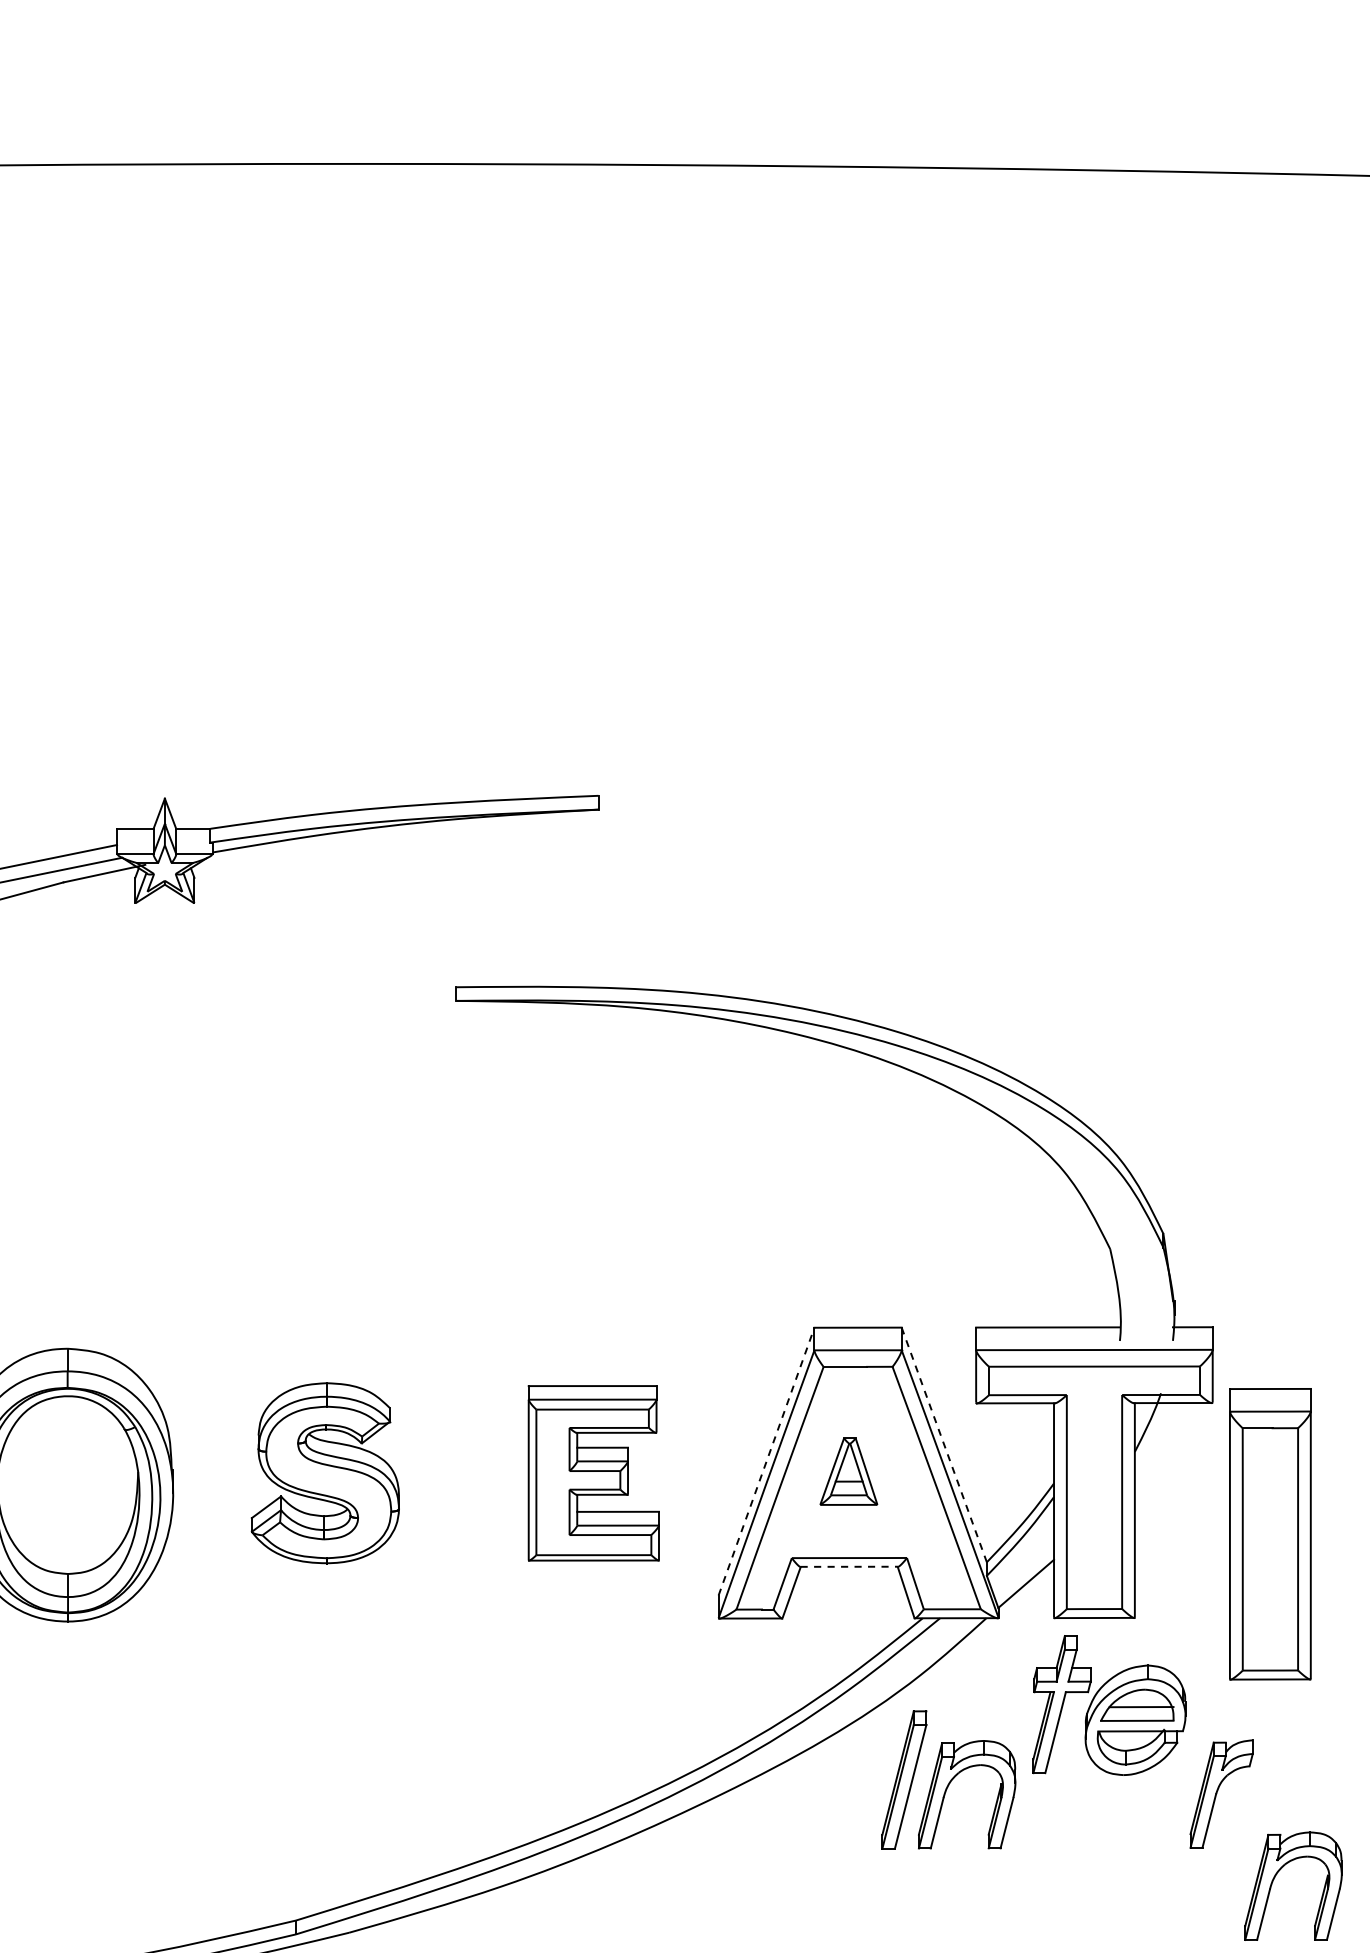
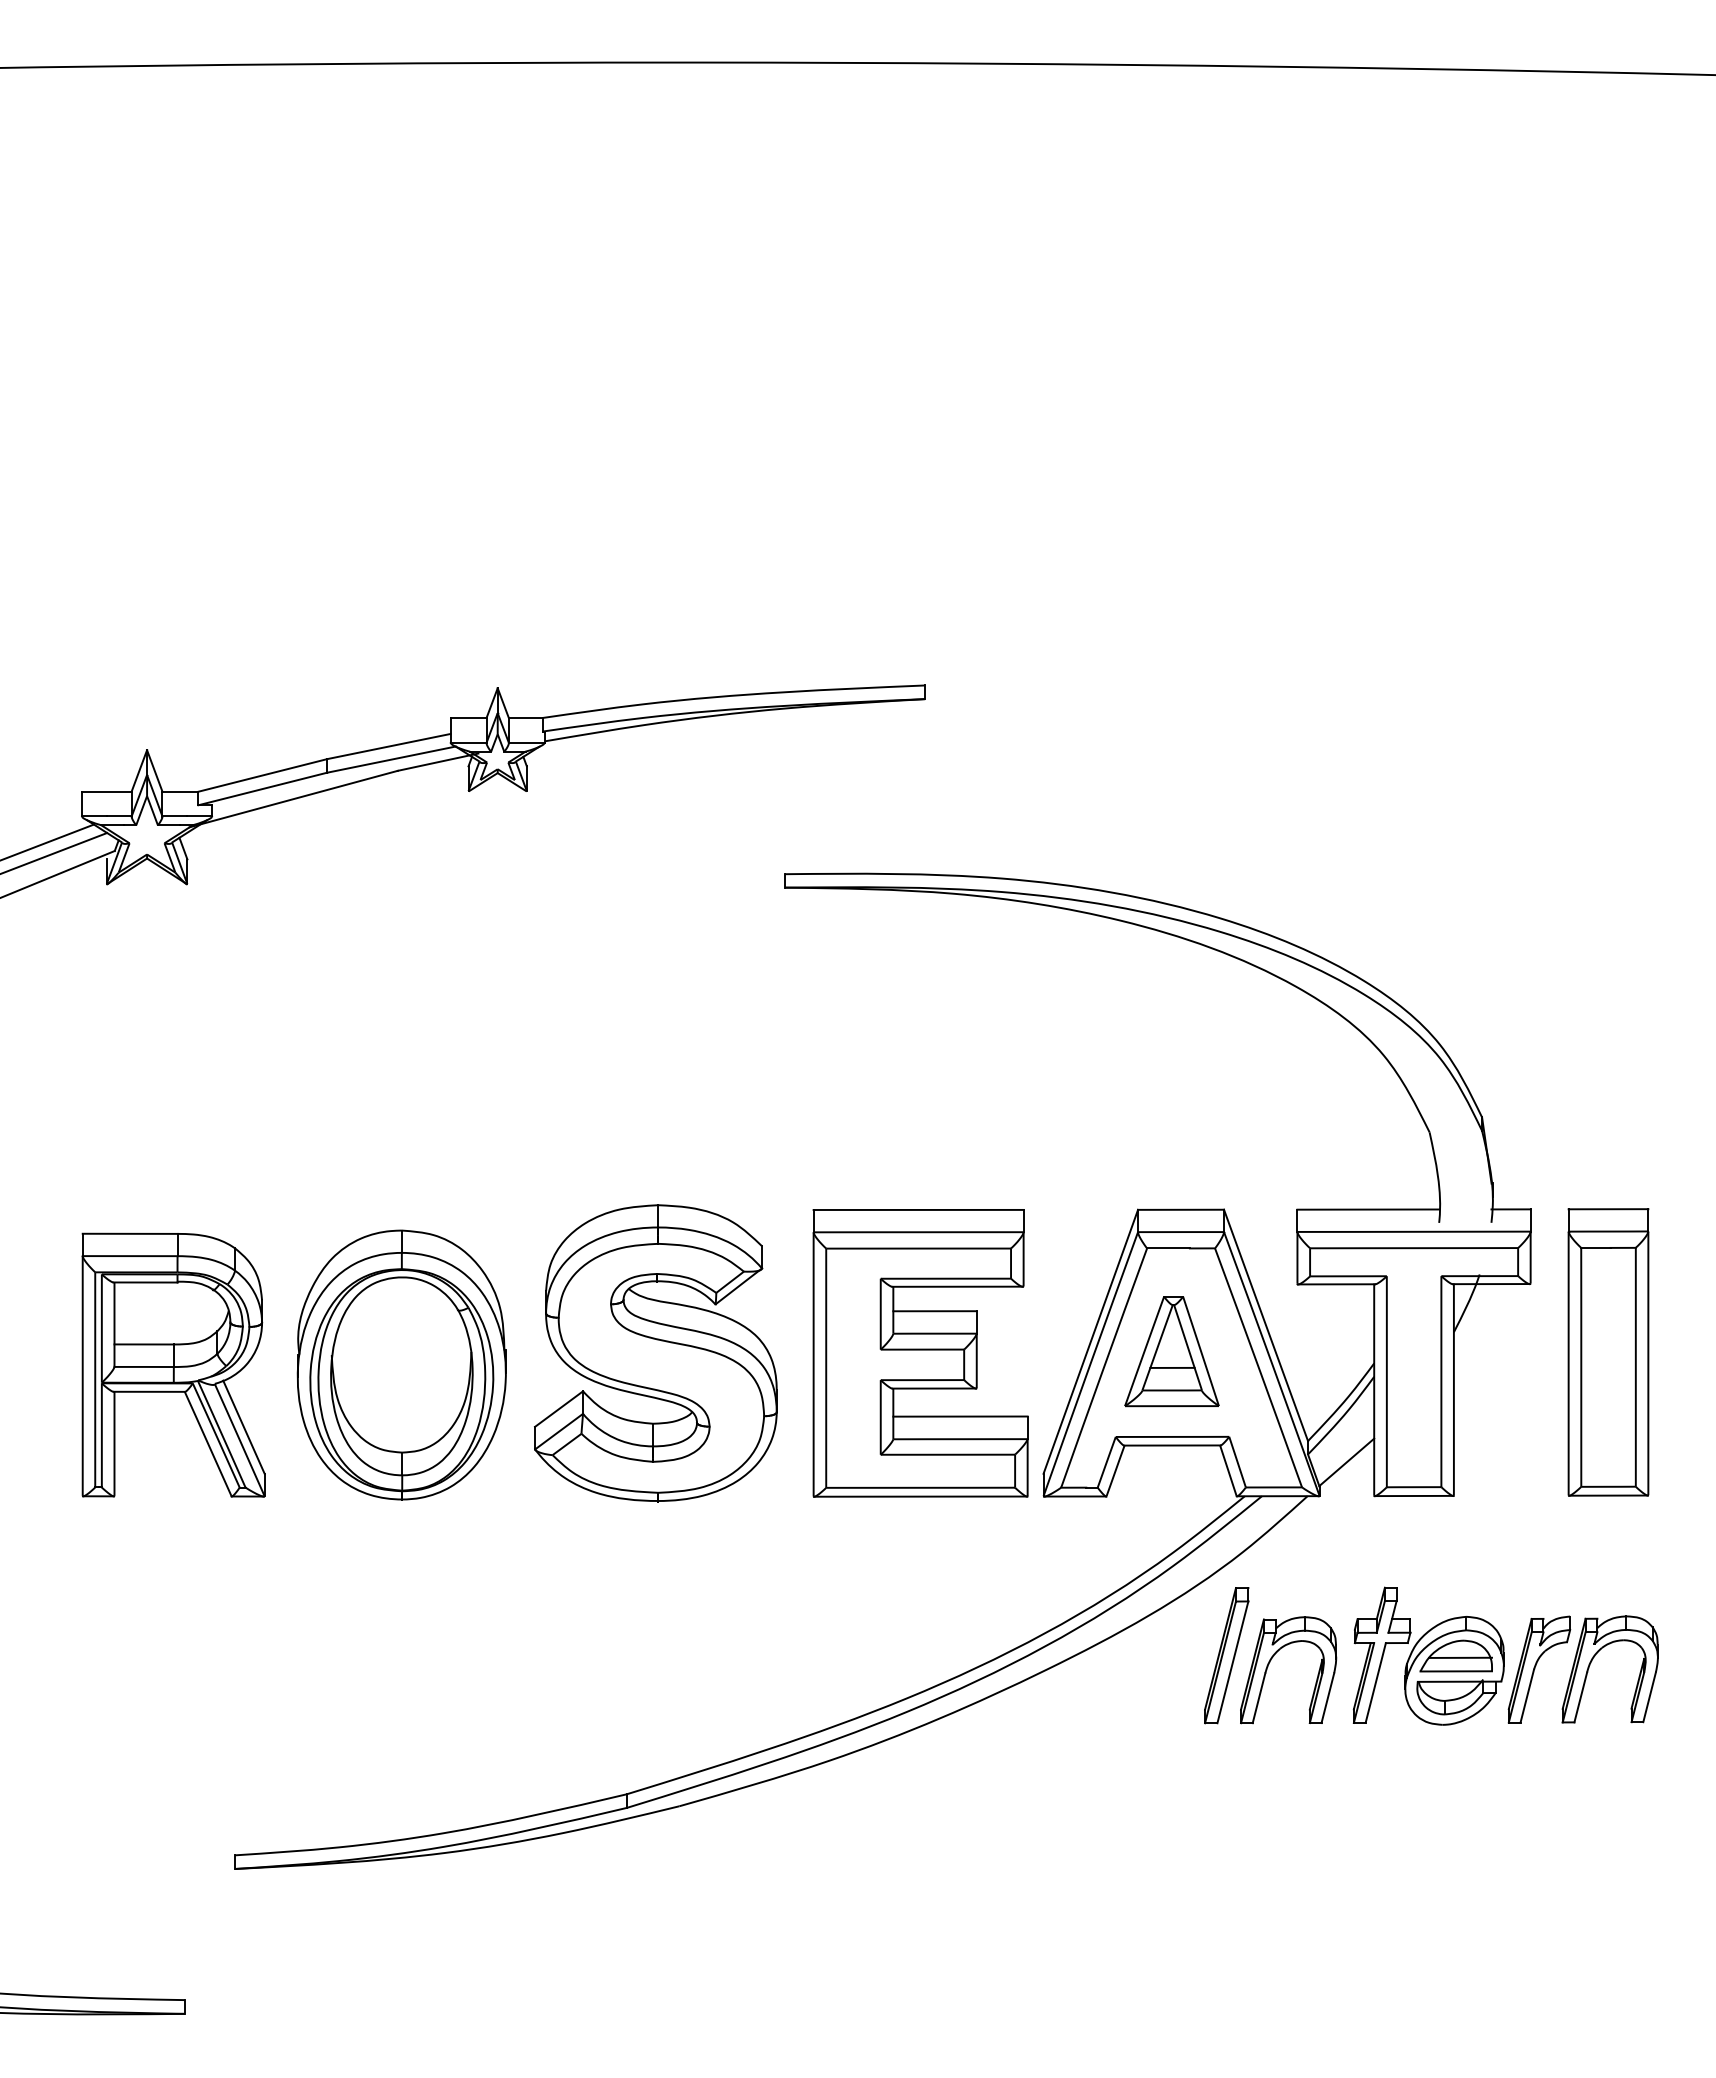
line: (944, 1445) -> (1266, 1325), dashed -> solid
line: (766, 1461) -> (1090, 1341), dashed -> solid
part: (848, 1471) -> (1171, 1351), size x1.67
part: (324, 1473) -> (655, 1353), size x1.67
part: (593, 1473) -> (920, 1353), size x1.67
part: (1270, 1534) -> (1608, 1352), moved
line: (849, 1566) -> (1172, 1445), dashed -> solid
part: (1109, 1704) -> (1428, 1655), moved
part: (1275, 1878) -> (1592, 1661), moved

